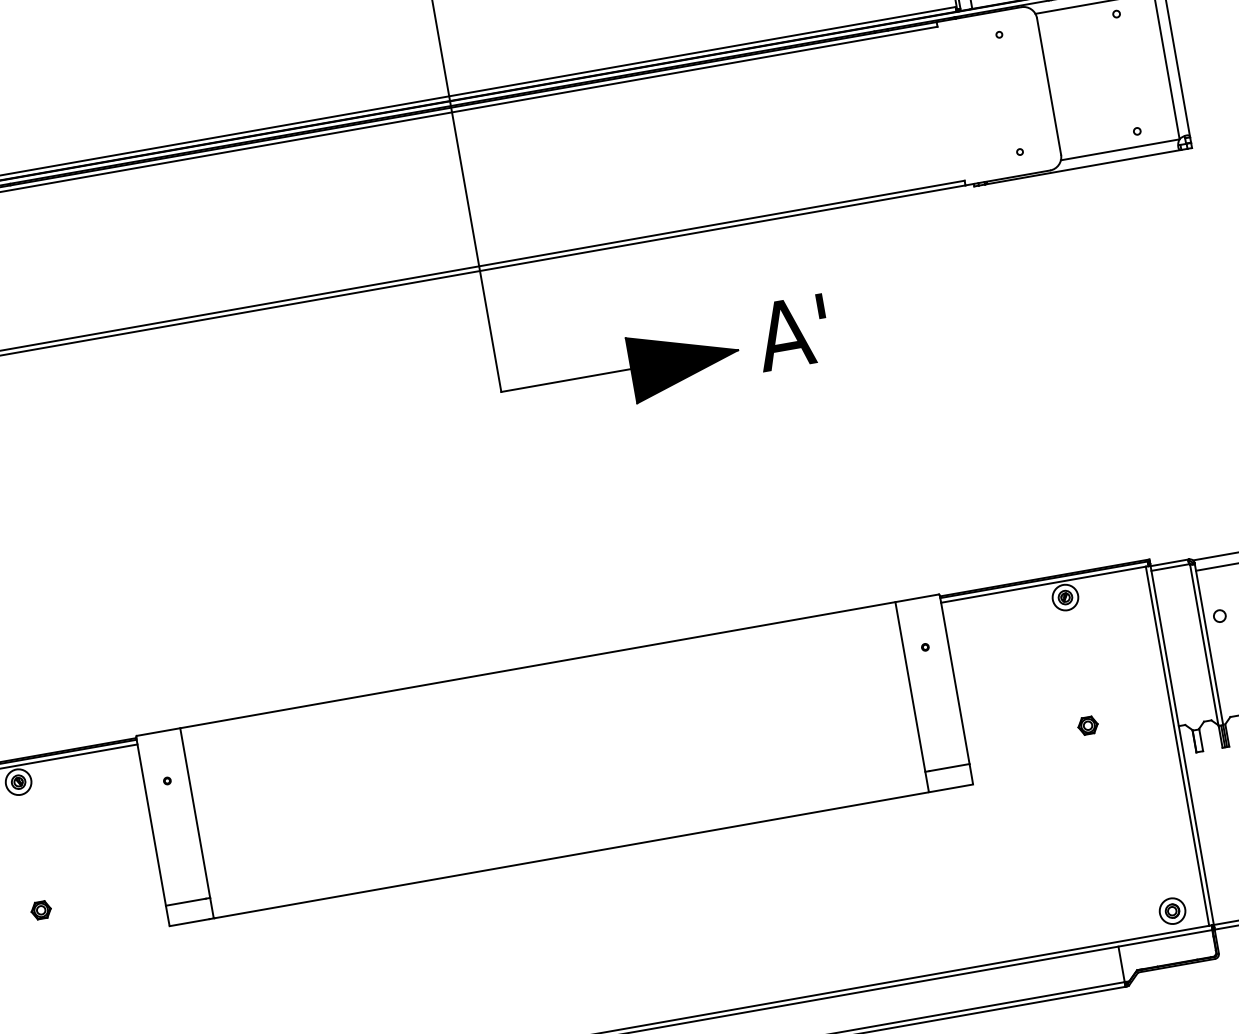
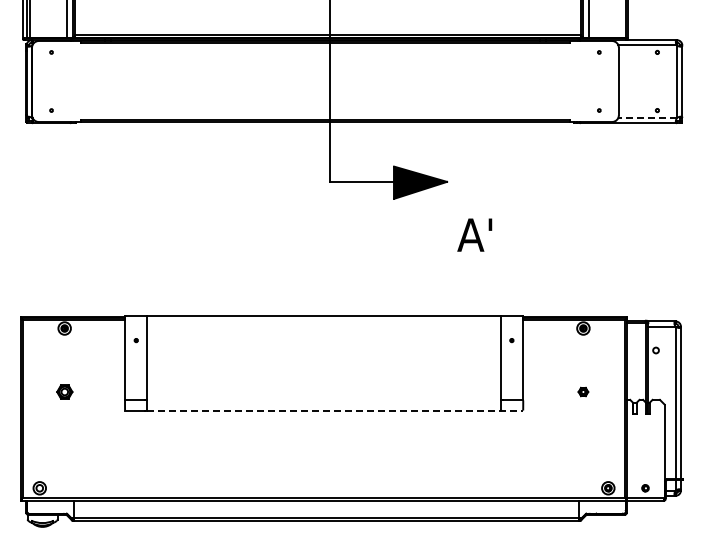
line: (1119, 148) -> (647, 117), solid -> dashed
text: (791, 331) -> (474, 234), moved
line: (594, 851) -> (335, 410), solid -> dashed
part: (40, 909) -> (64, 391), size x1.6

